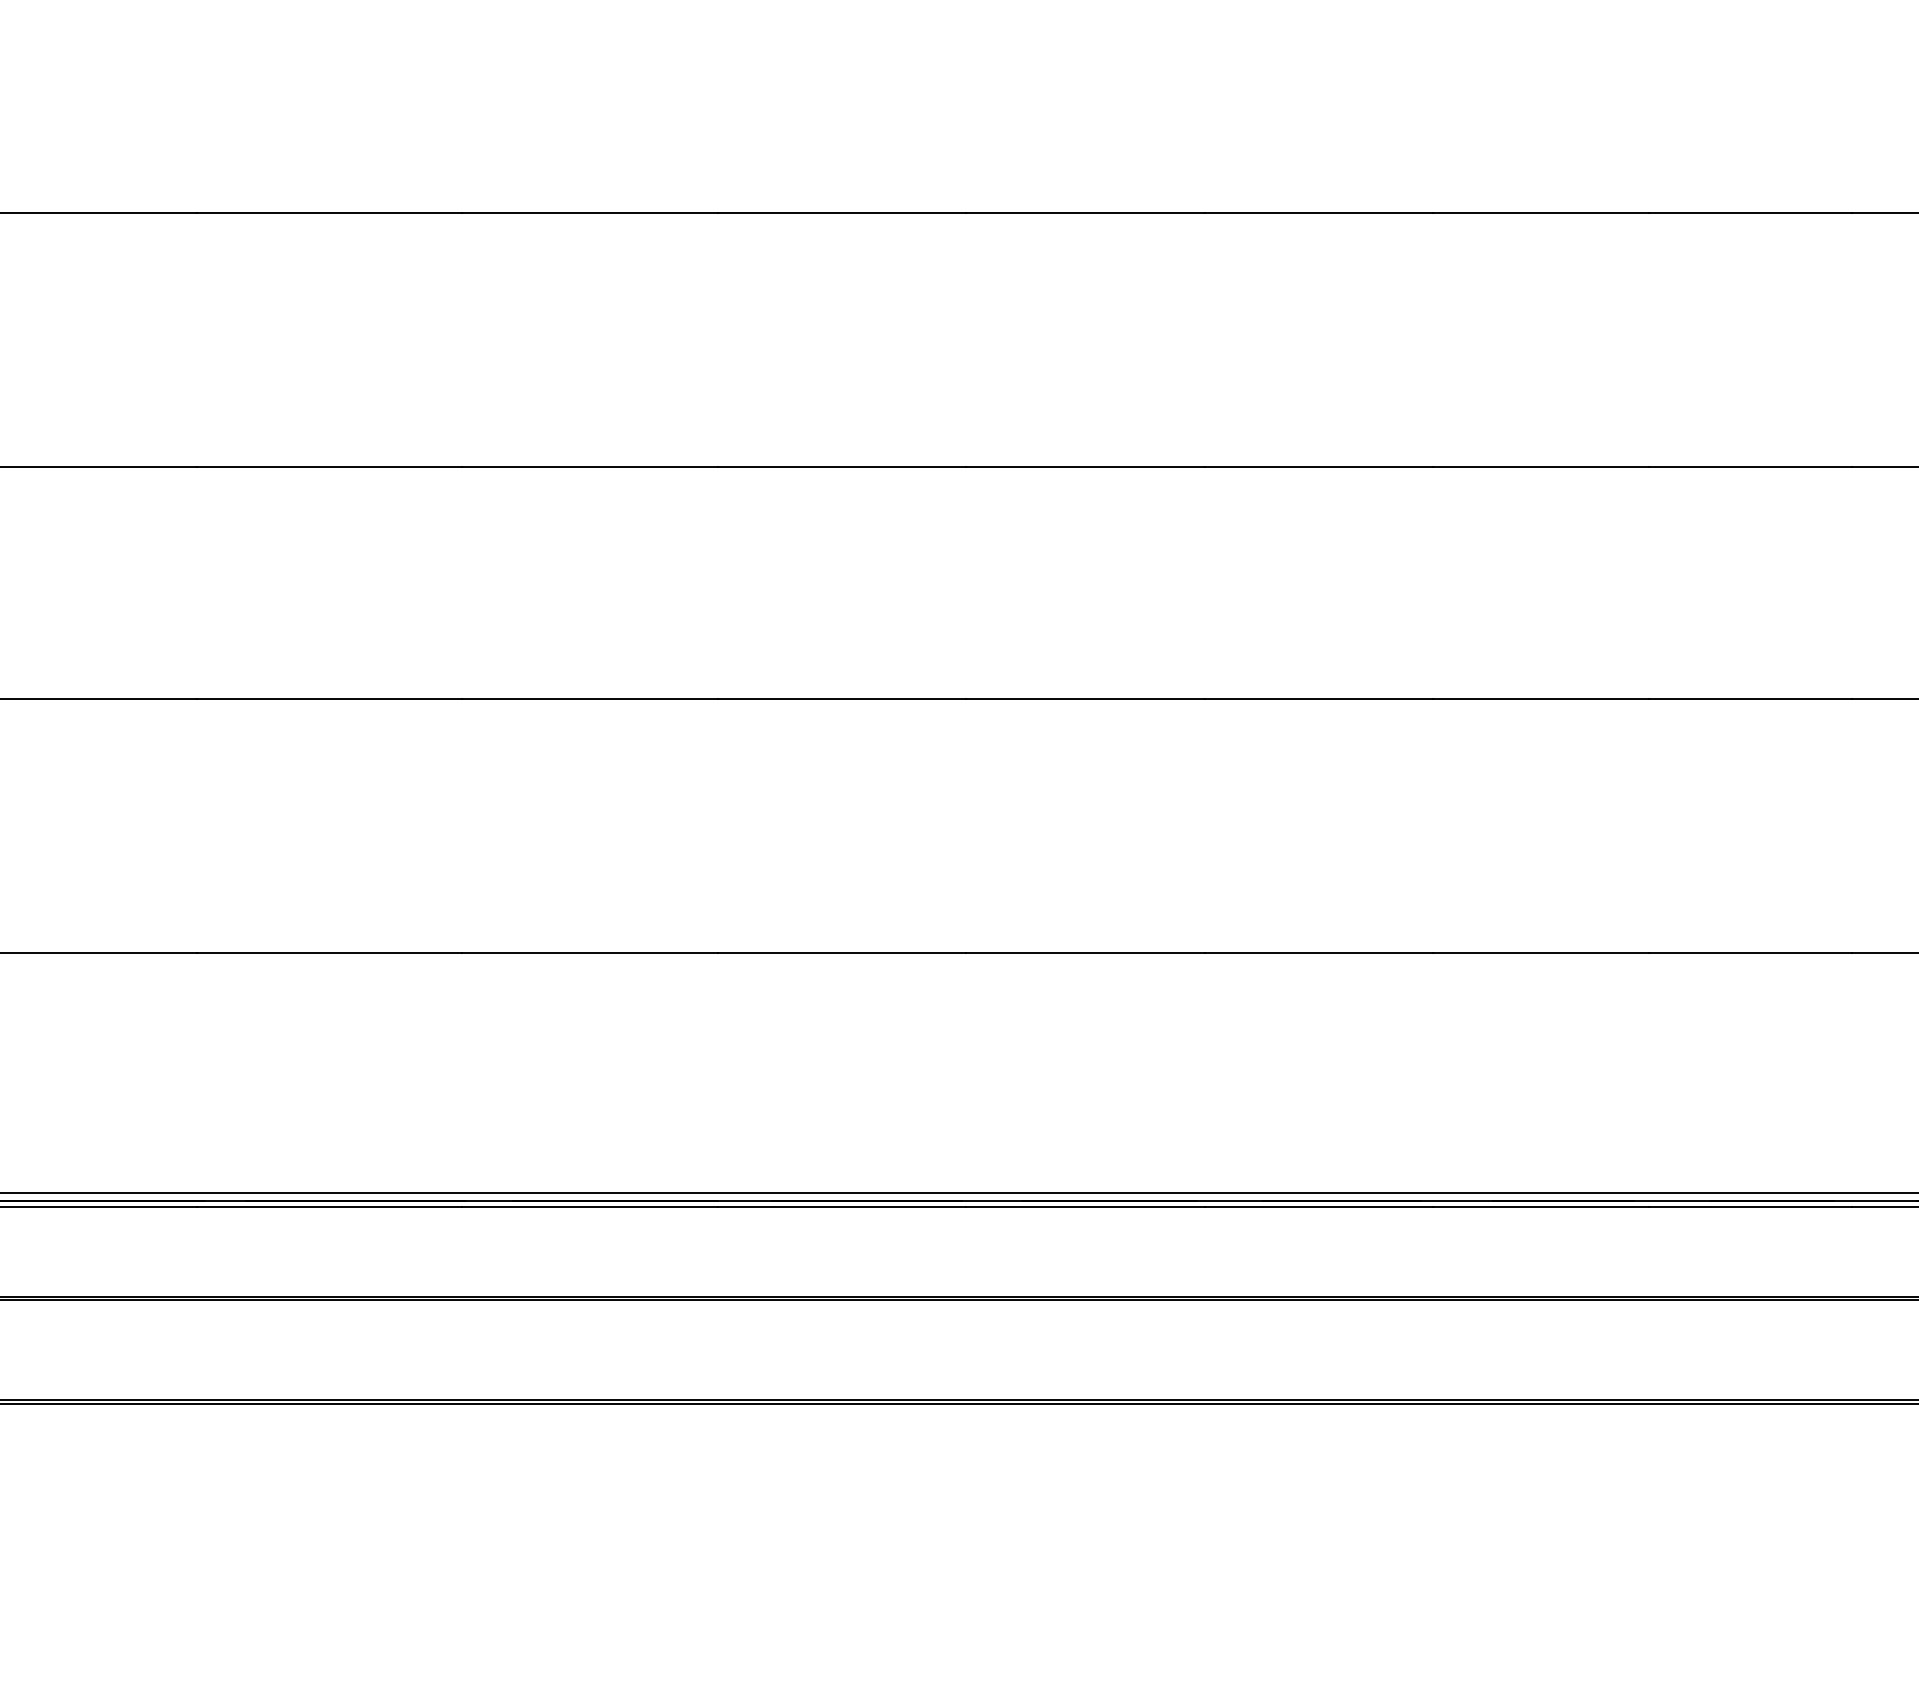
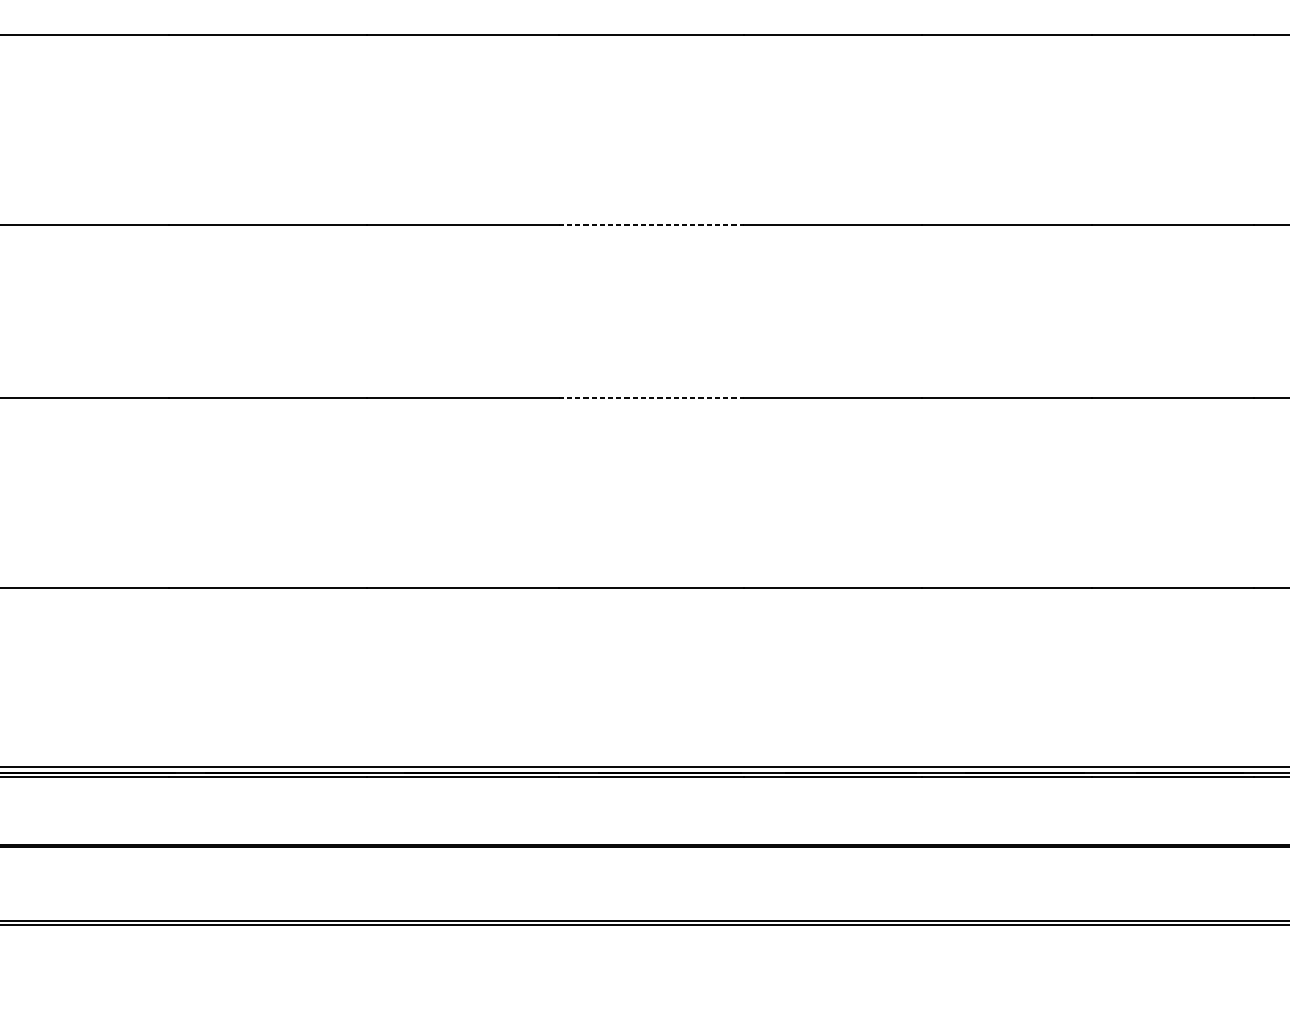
line: (842, 467) -> (651, 224), solid -> dashed
line: (842, 699) -> (651, 398), solid -> dashed

